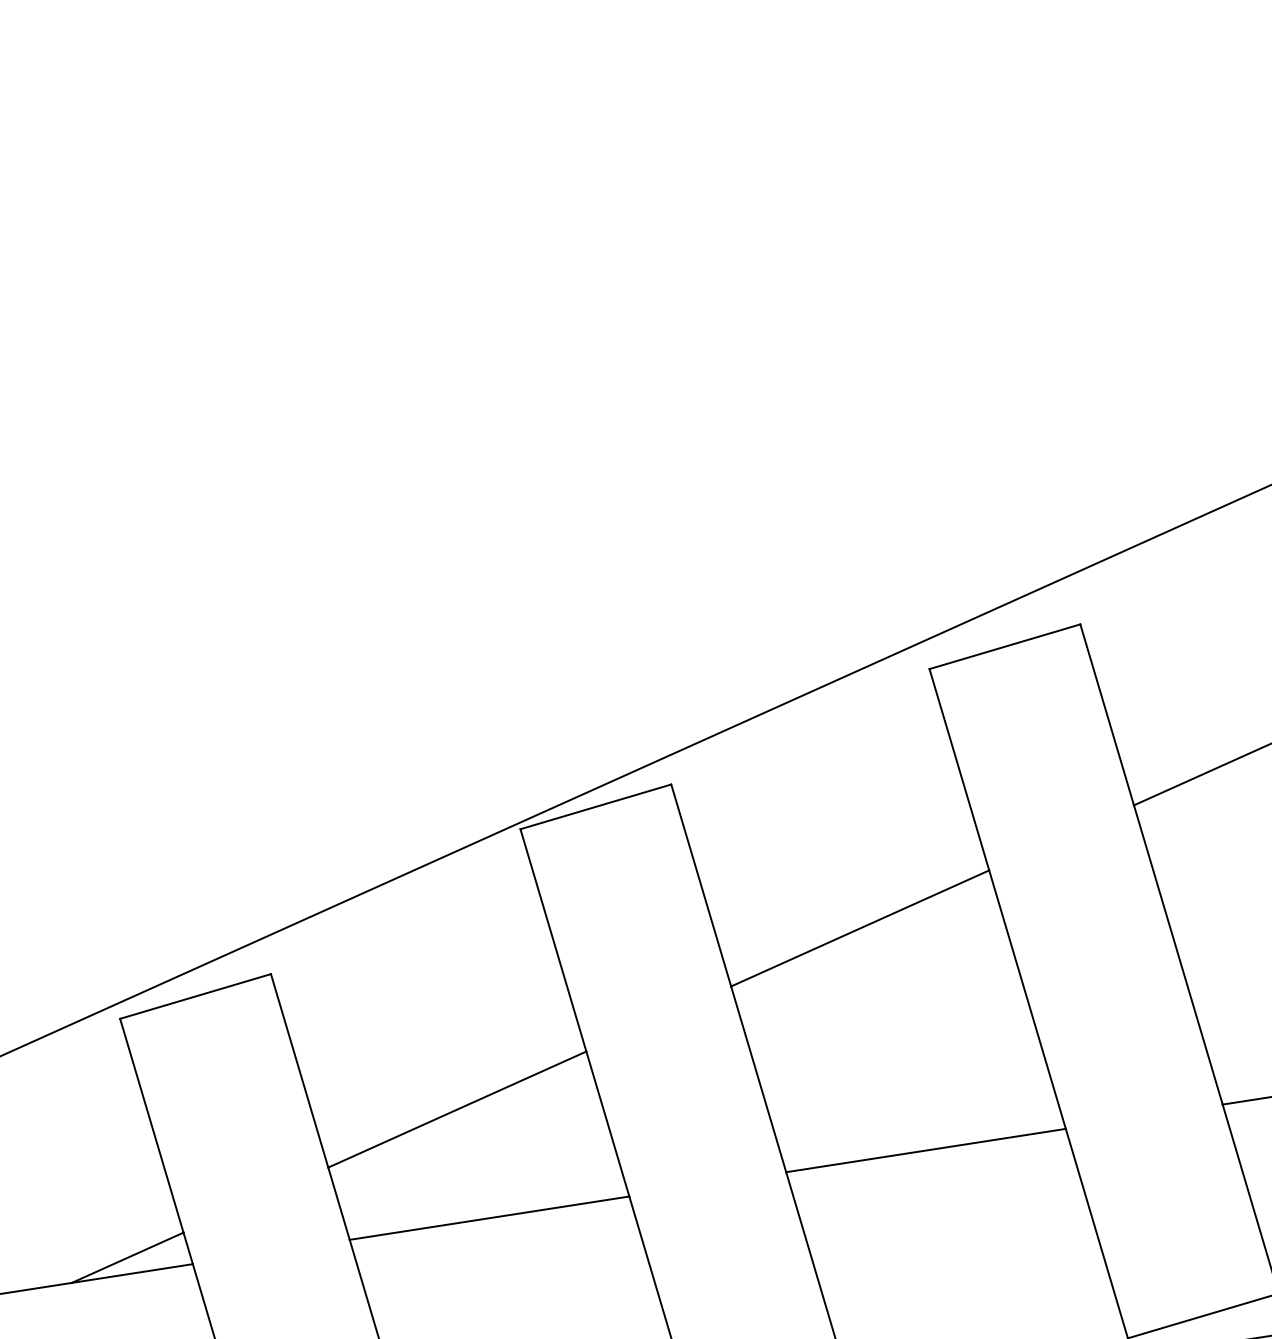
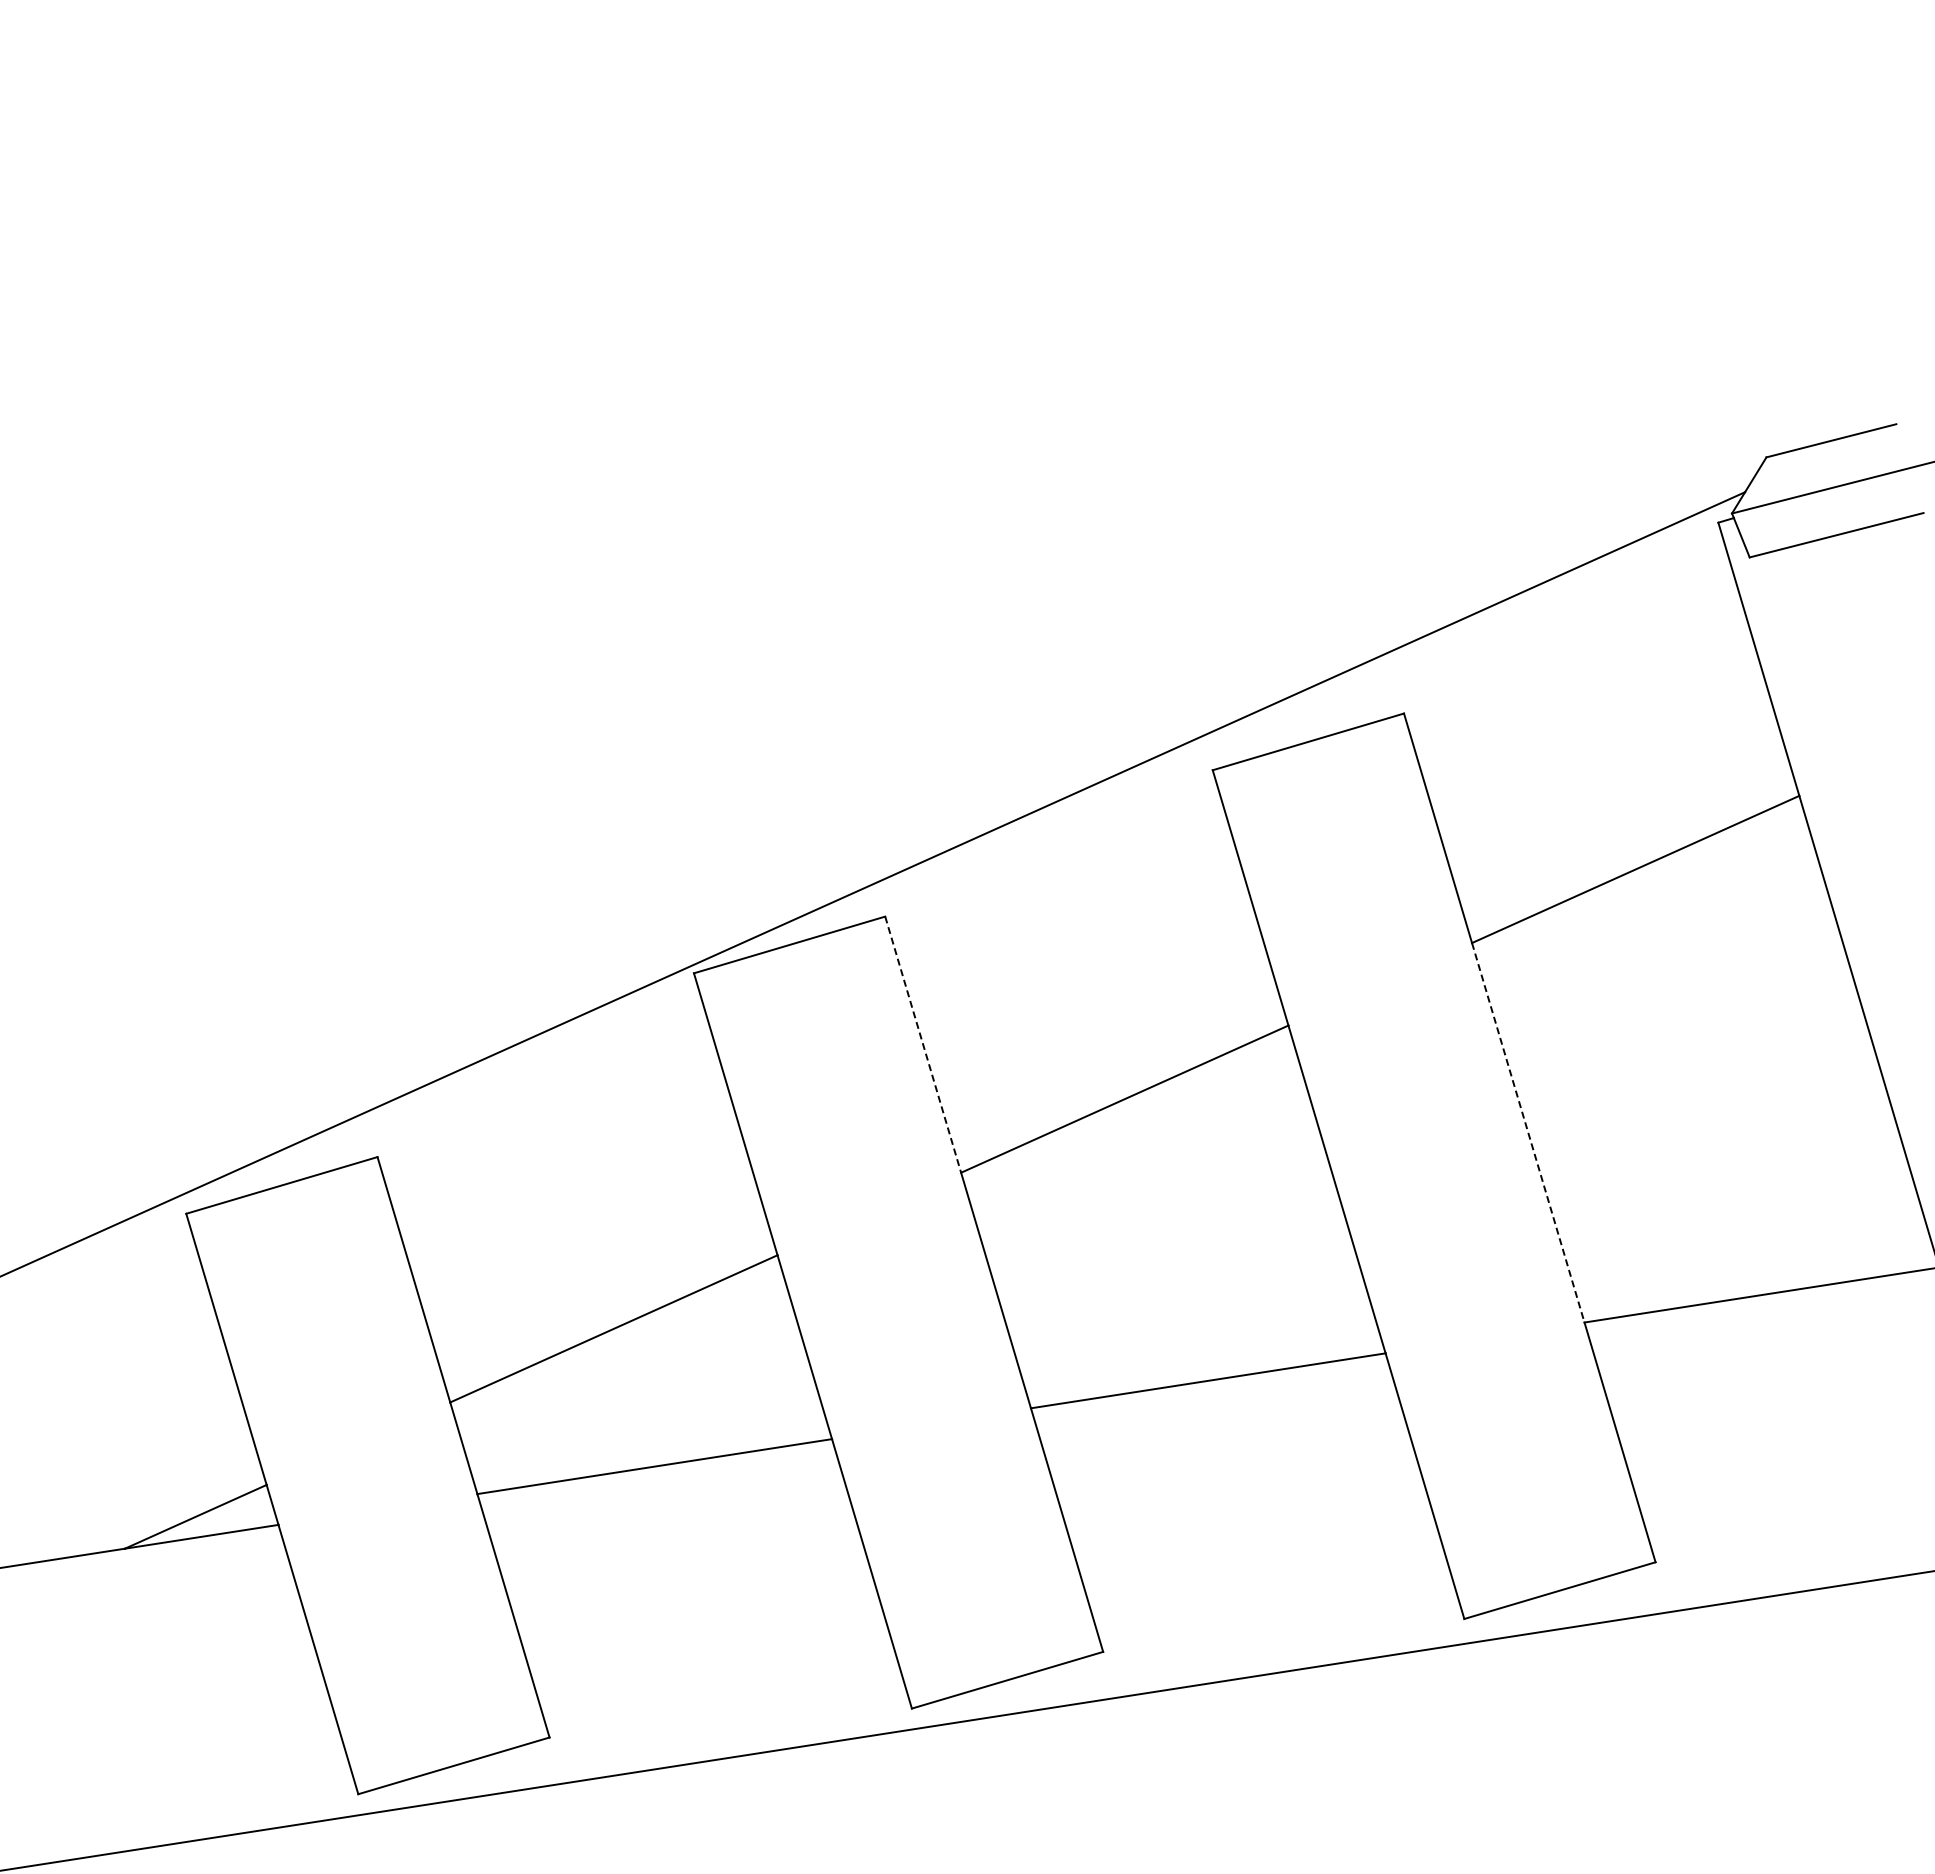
line: (701, 885) -> (923, 1044), solid -> dashed
line: (1178, 954) -> (1528, 1132), solid -> dashed

